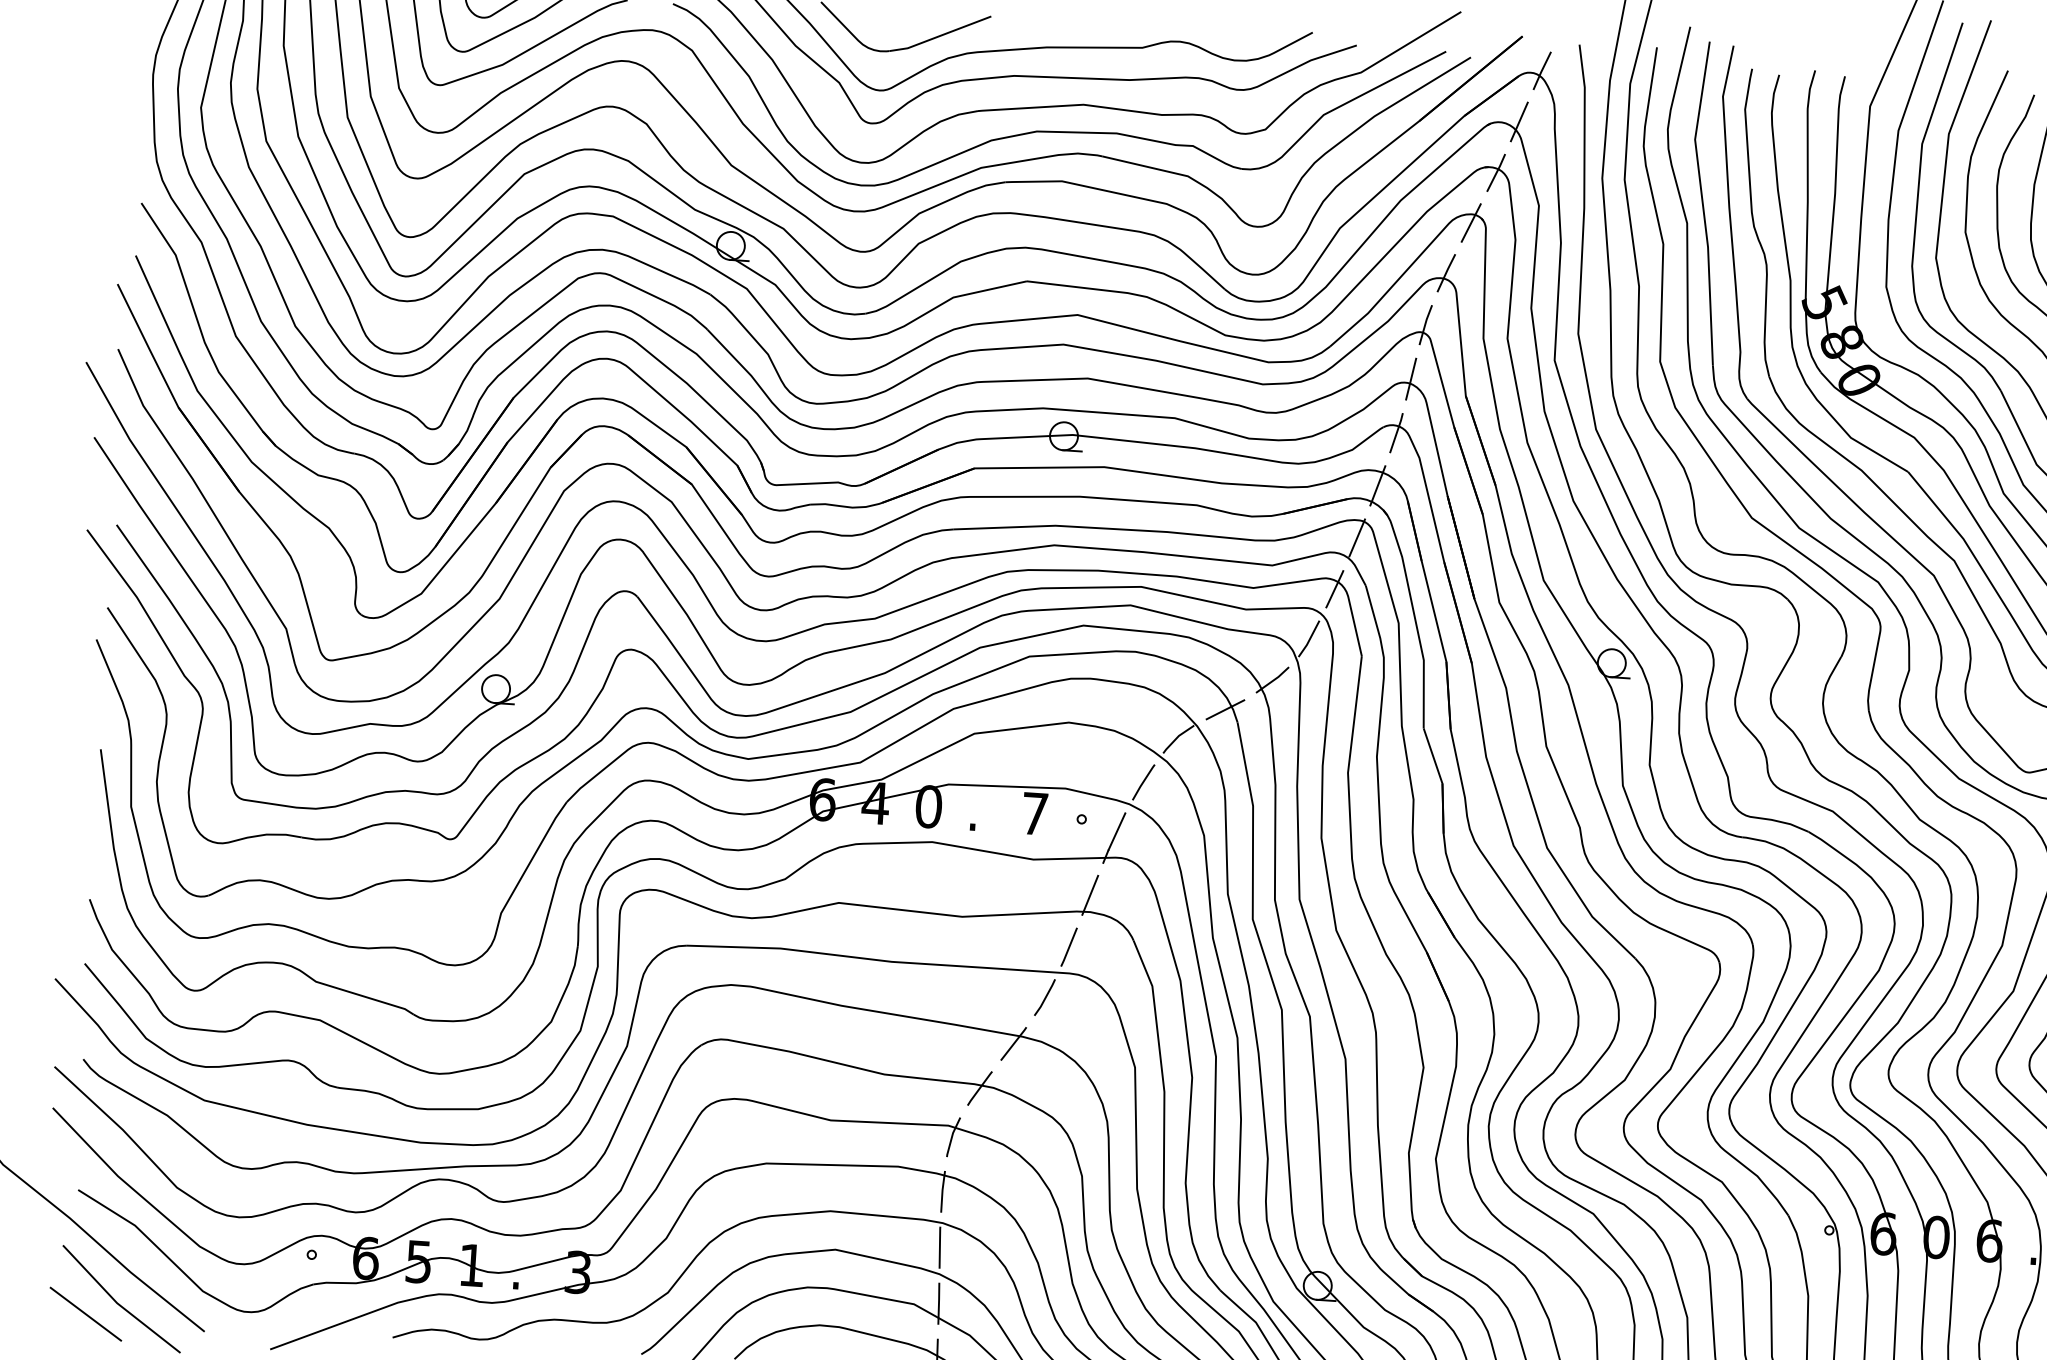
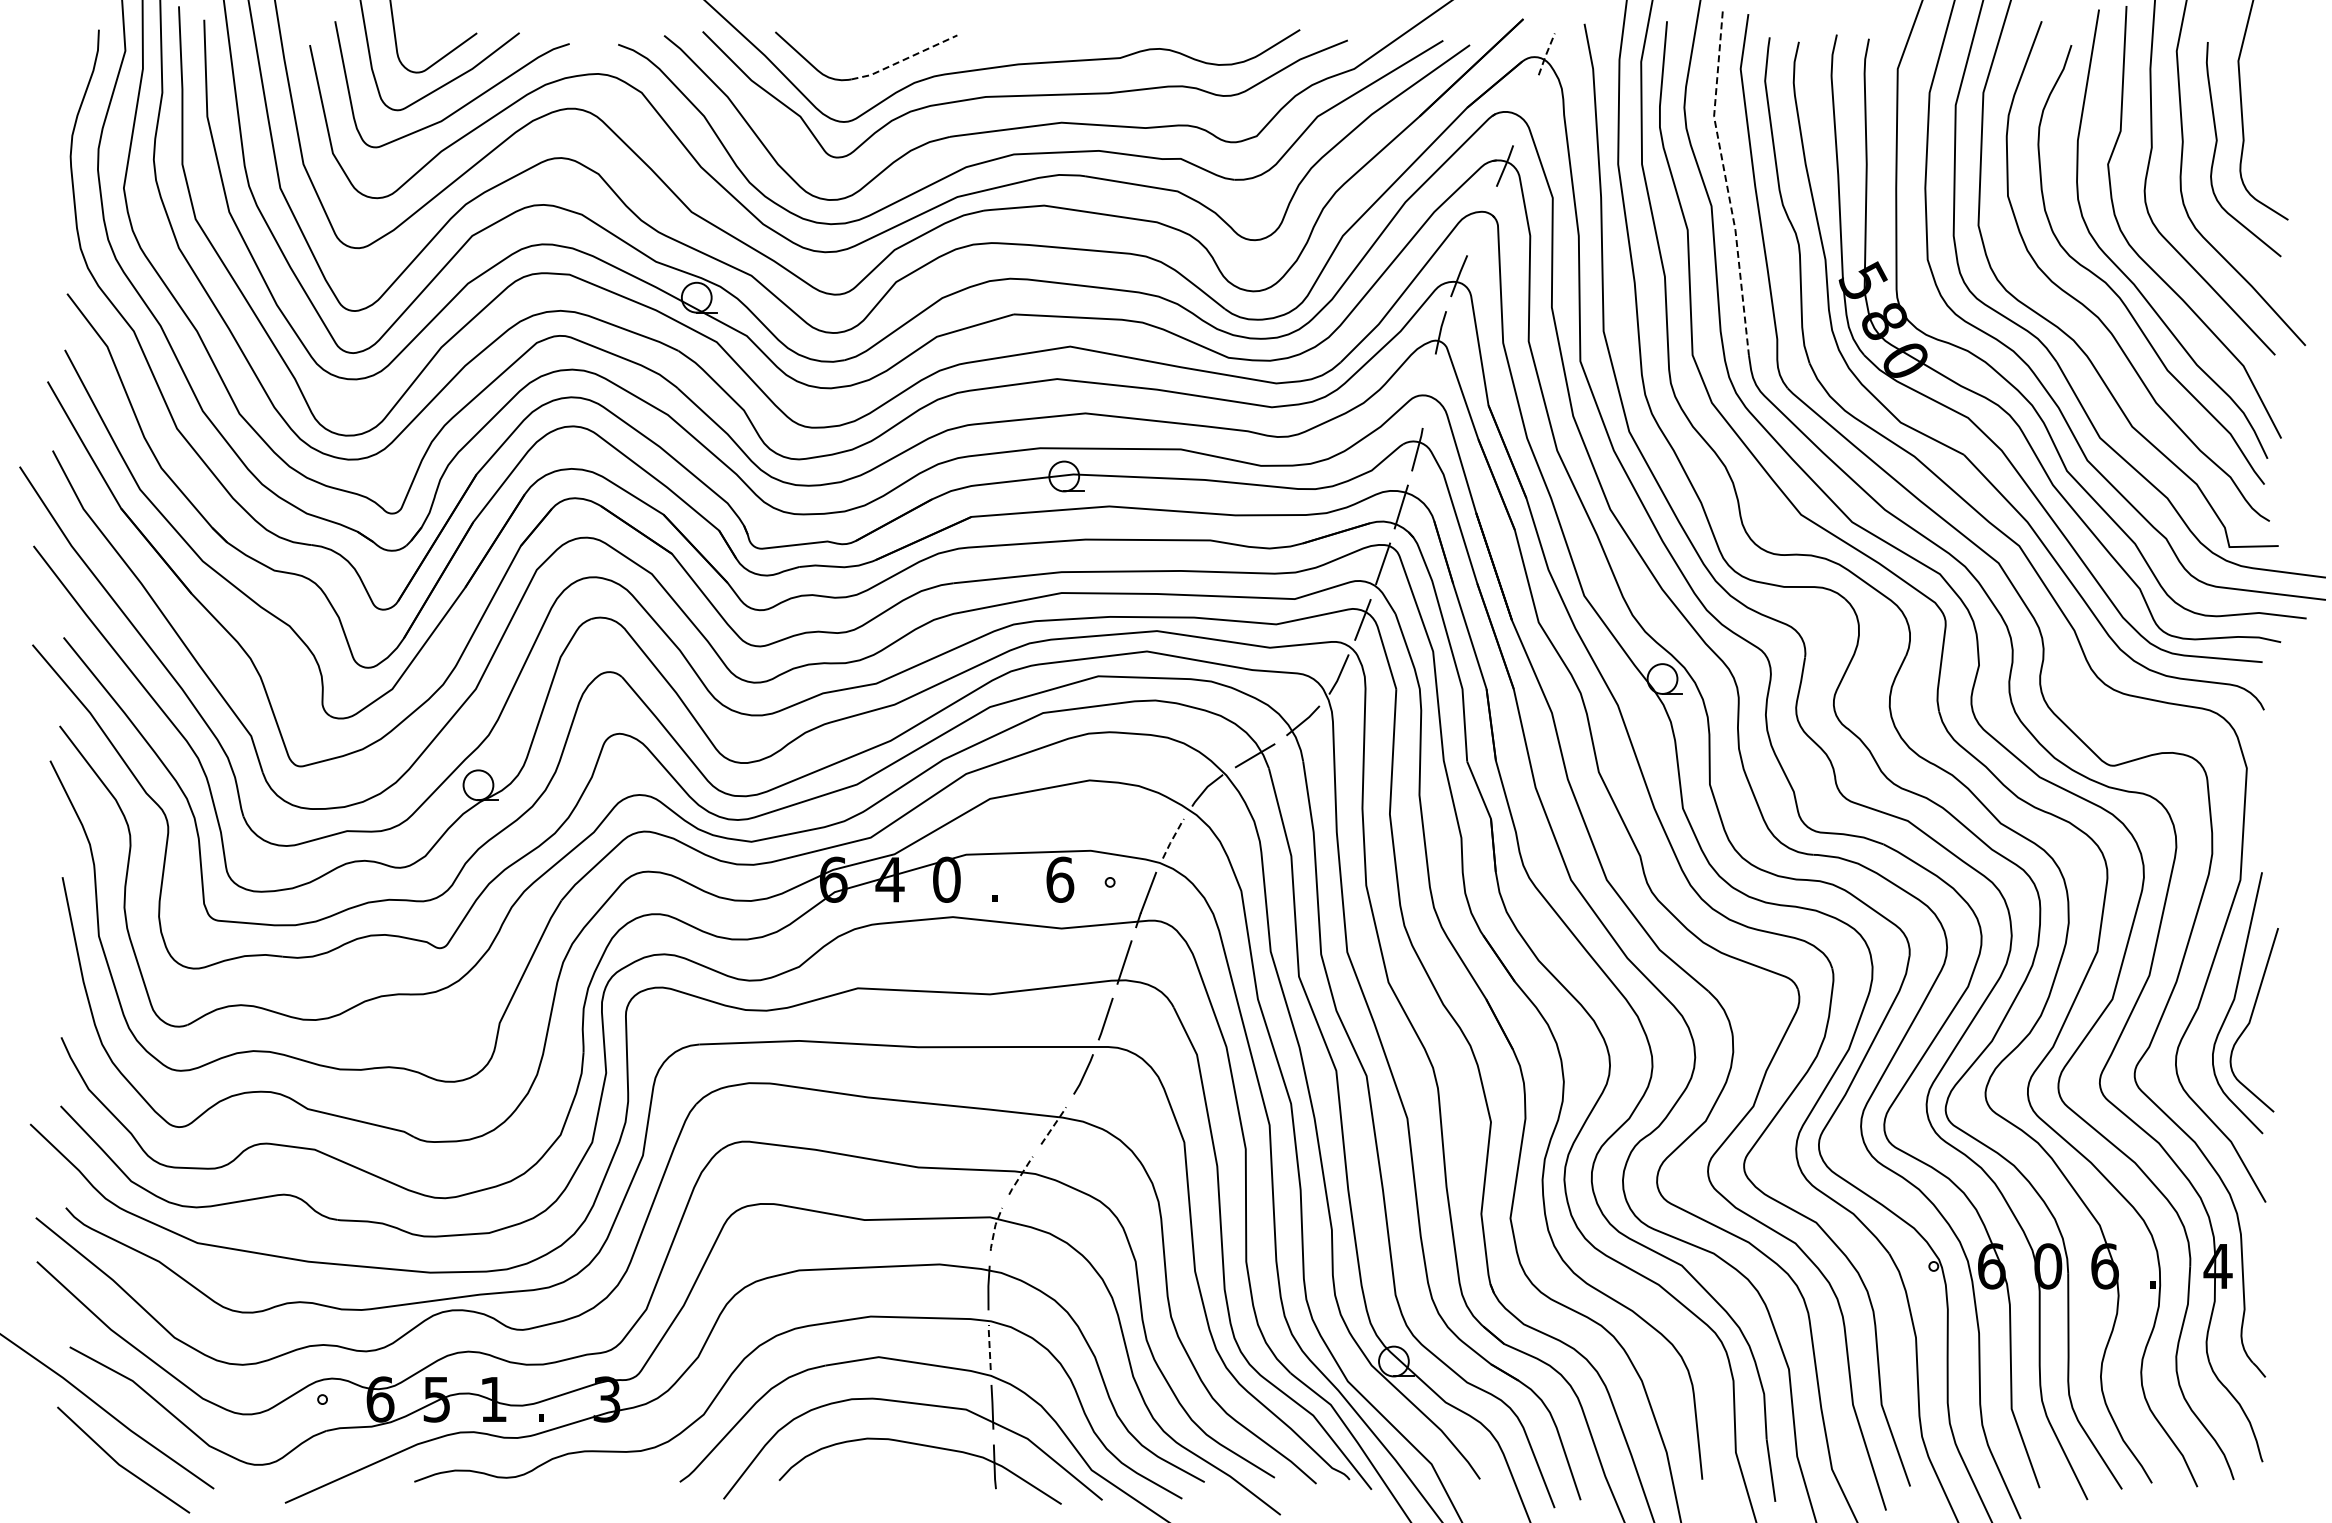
line: (941, 35) -> (905, 59), solid -> dashed
line: (1541, 71) -> (1546, 54), solid -> dashed
line: (1518, 122) -> (1525, 110), removed
line: (1702, 203) -> (1726, 183), solid -> dashed
line: (1470, 222) -> (1481, 220), removed
line: (1411, 379) -> (1429, 391), removed
line: (1143, 782) -> (1173, 838), solid -> dashed
text: (1035, 813) -> (1060, 879), 7 -> 6
line: (1014, 1043) -> (1054, 1125), solid -> dashed
line: (980, 1088) -> (1021, 1175), solid -> dashed
line: (951, 1136) -> (994, 1228), solid -> dashed
line: (939, 1246) -> (989, 1346), solid -> dashed
line: (85, 1314) -> (86, 1478), removed

